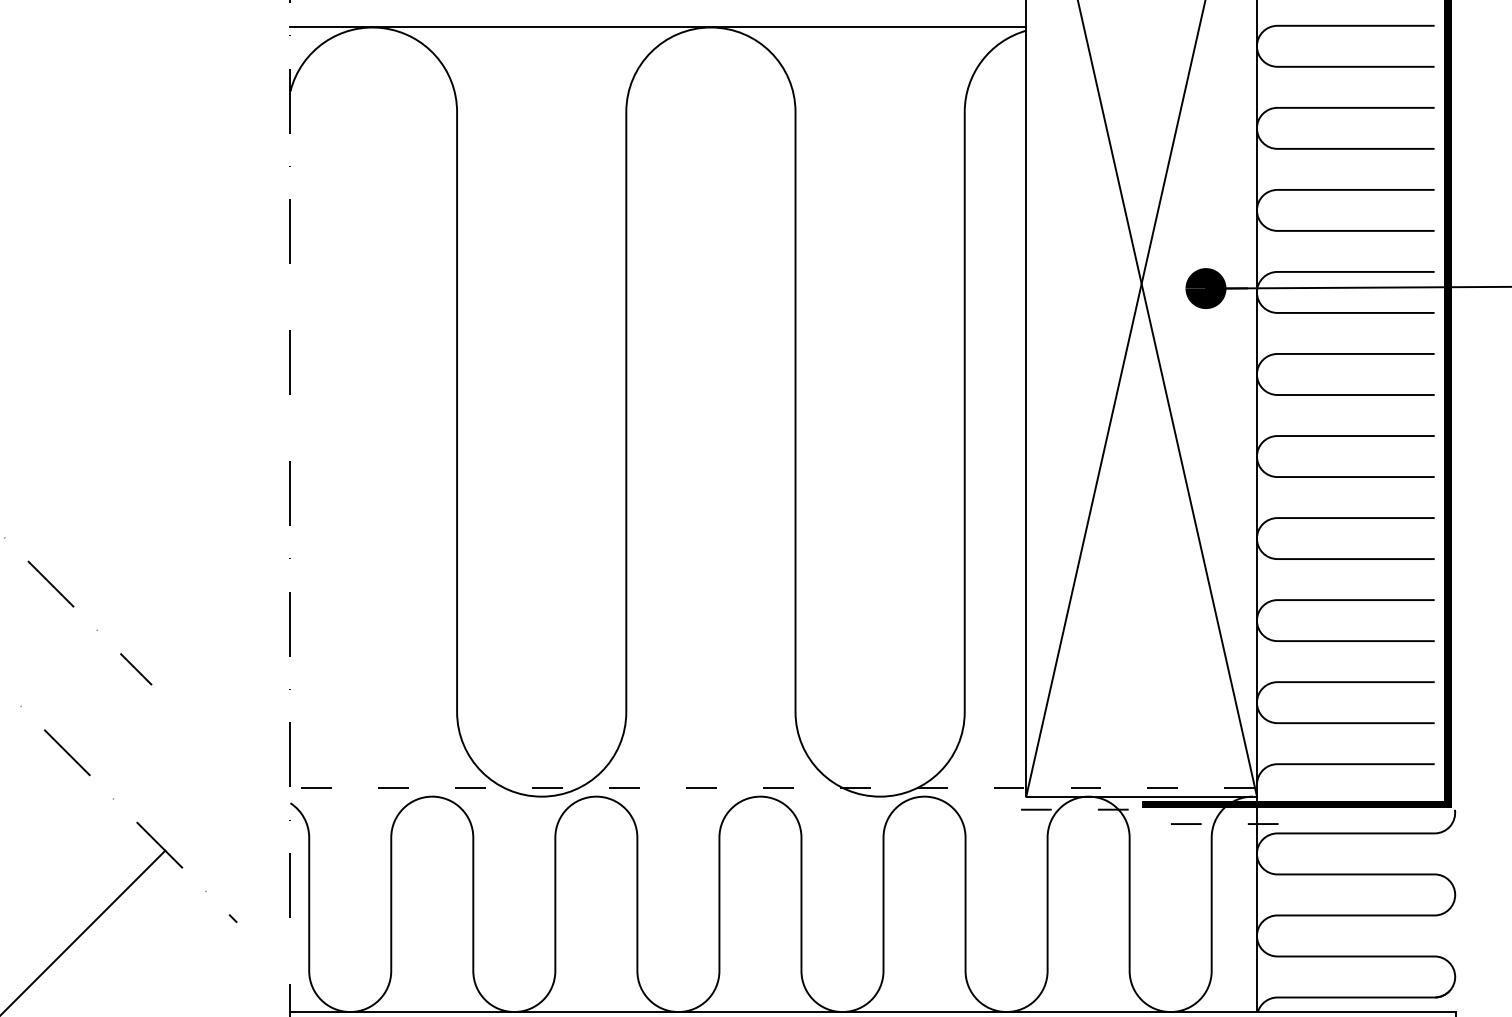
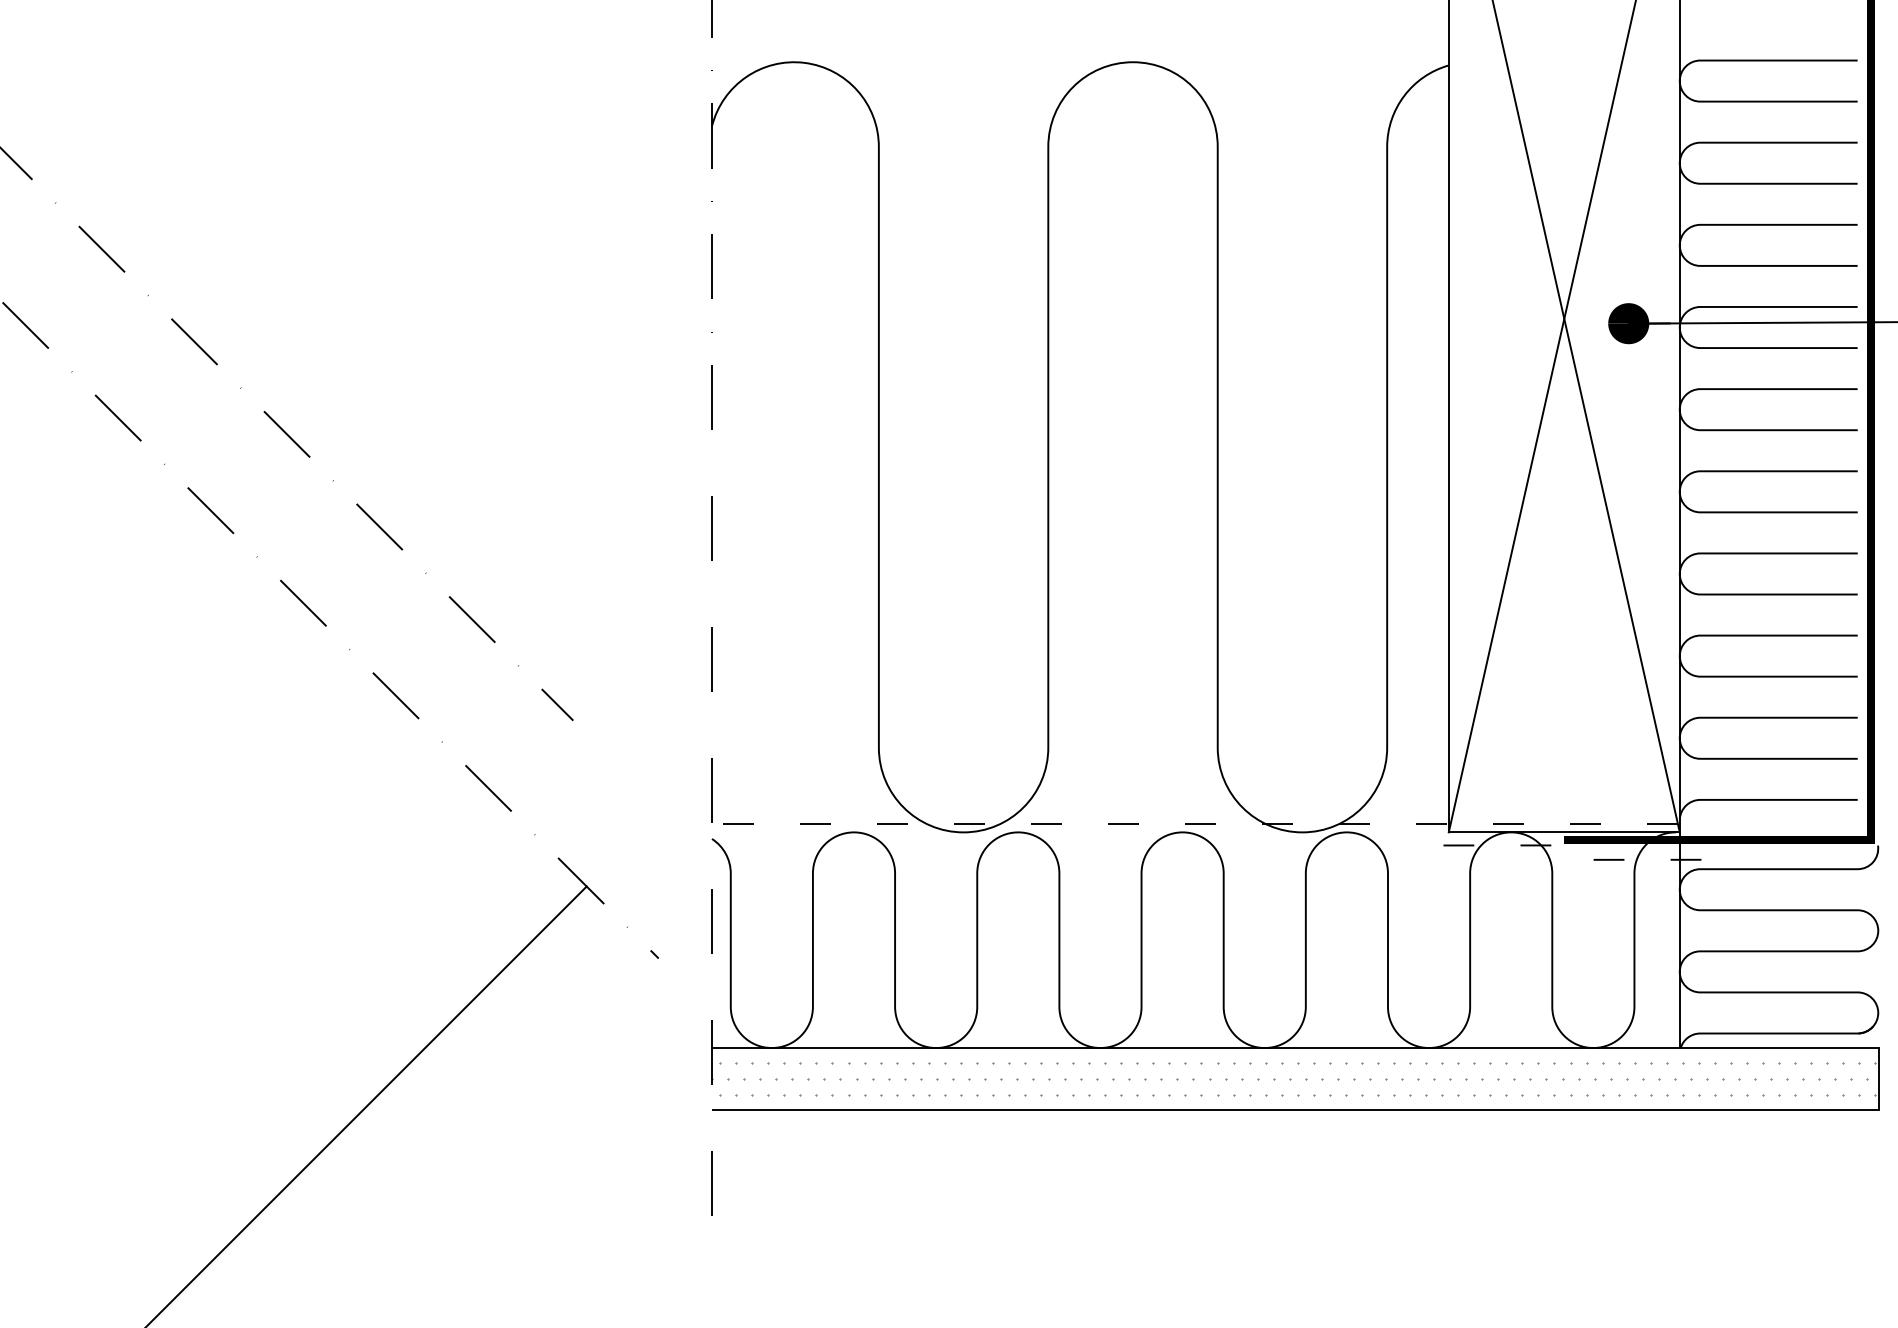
line: (658, 27) -> (1080, 62), removed

